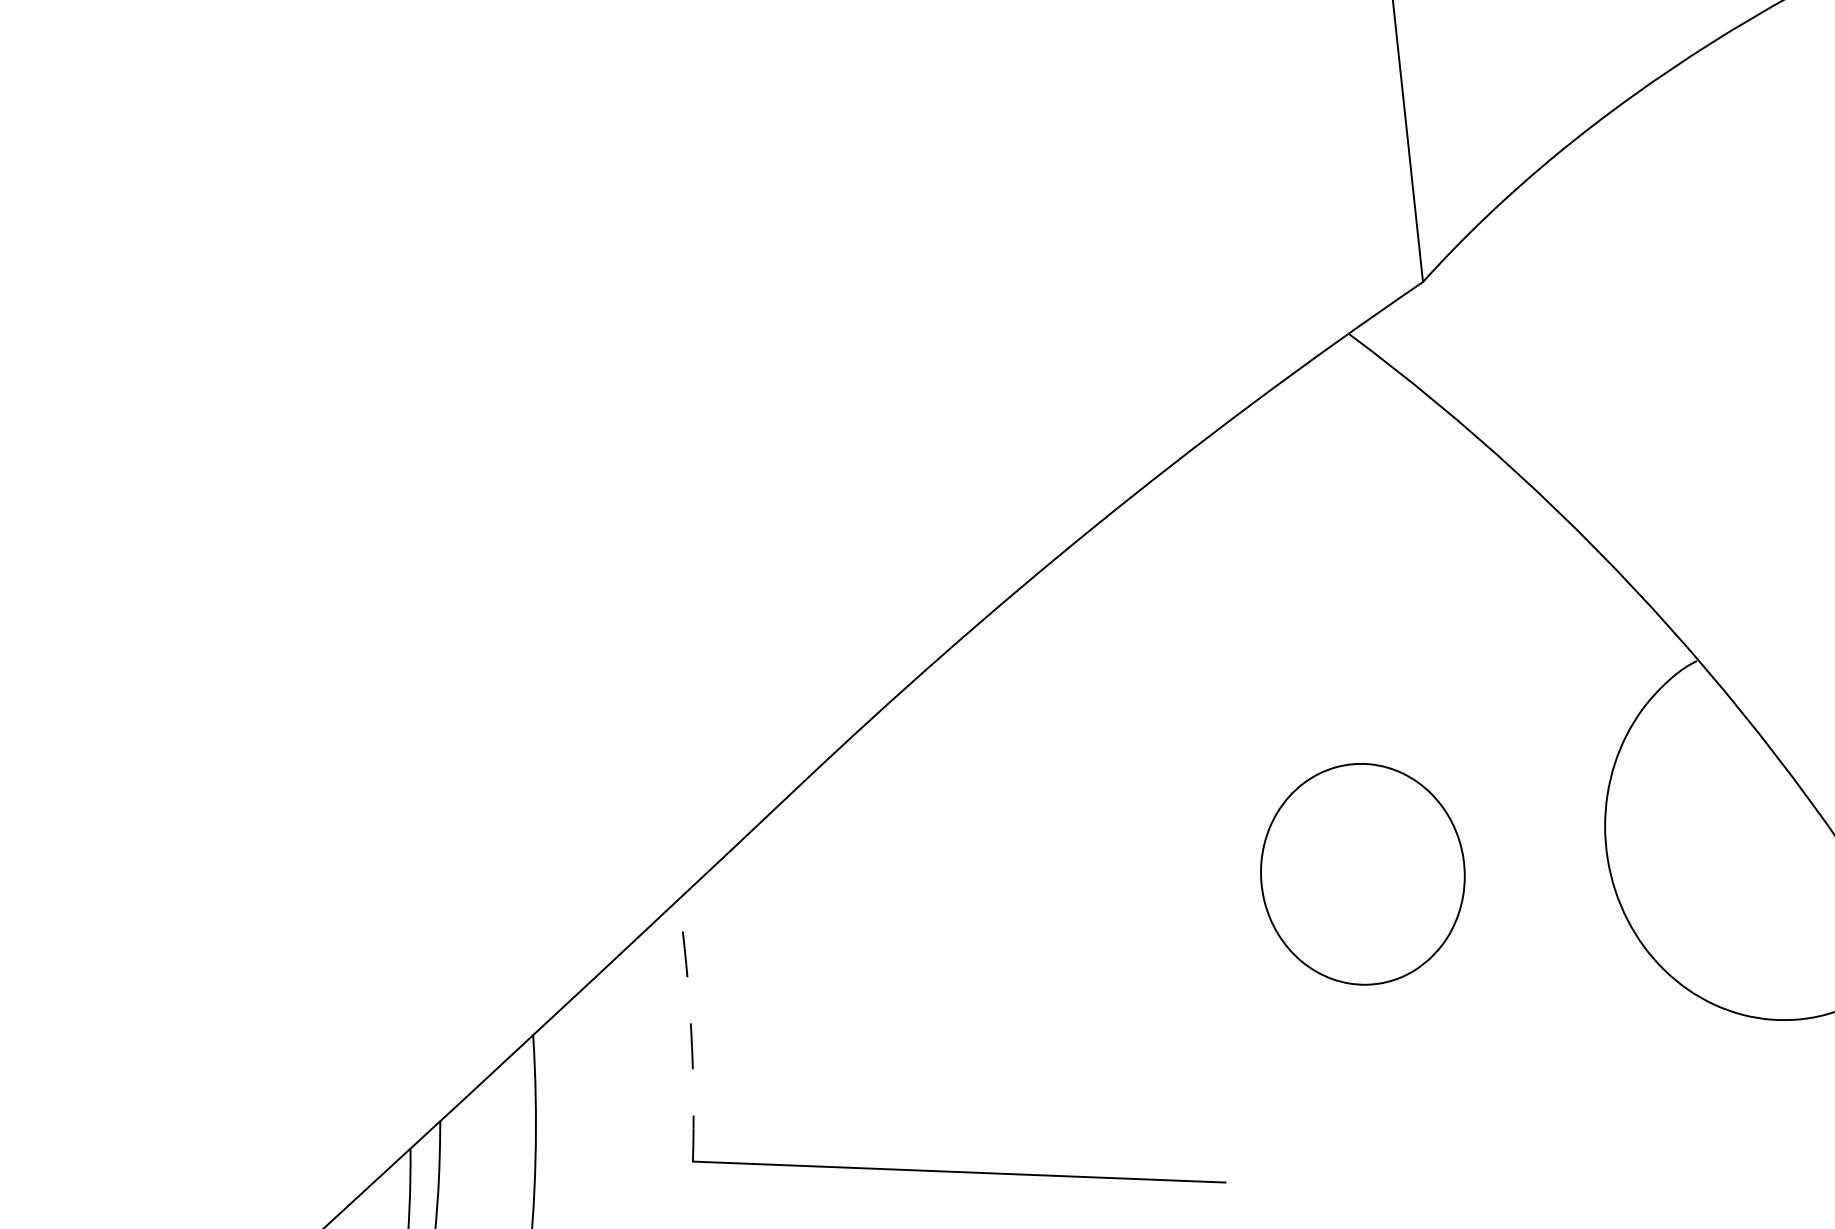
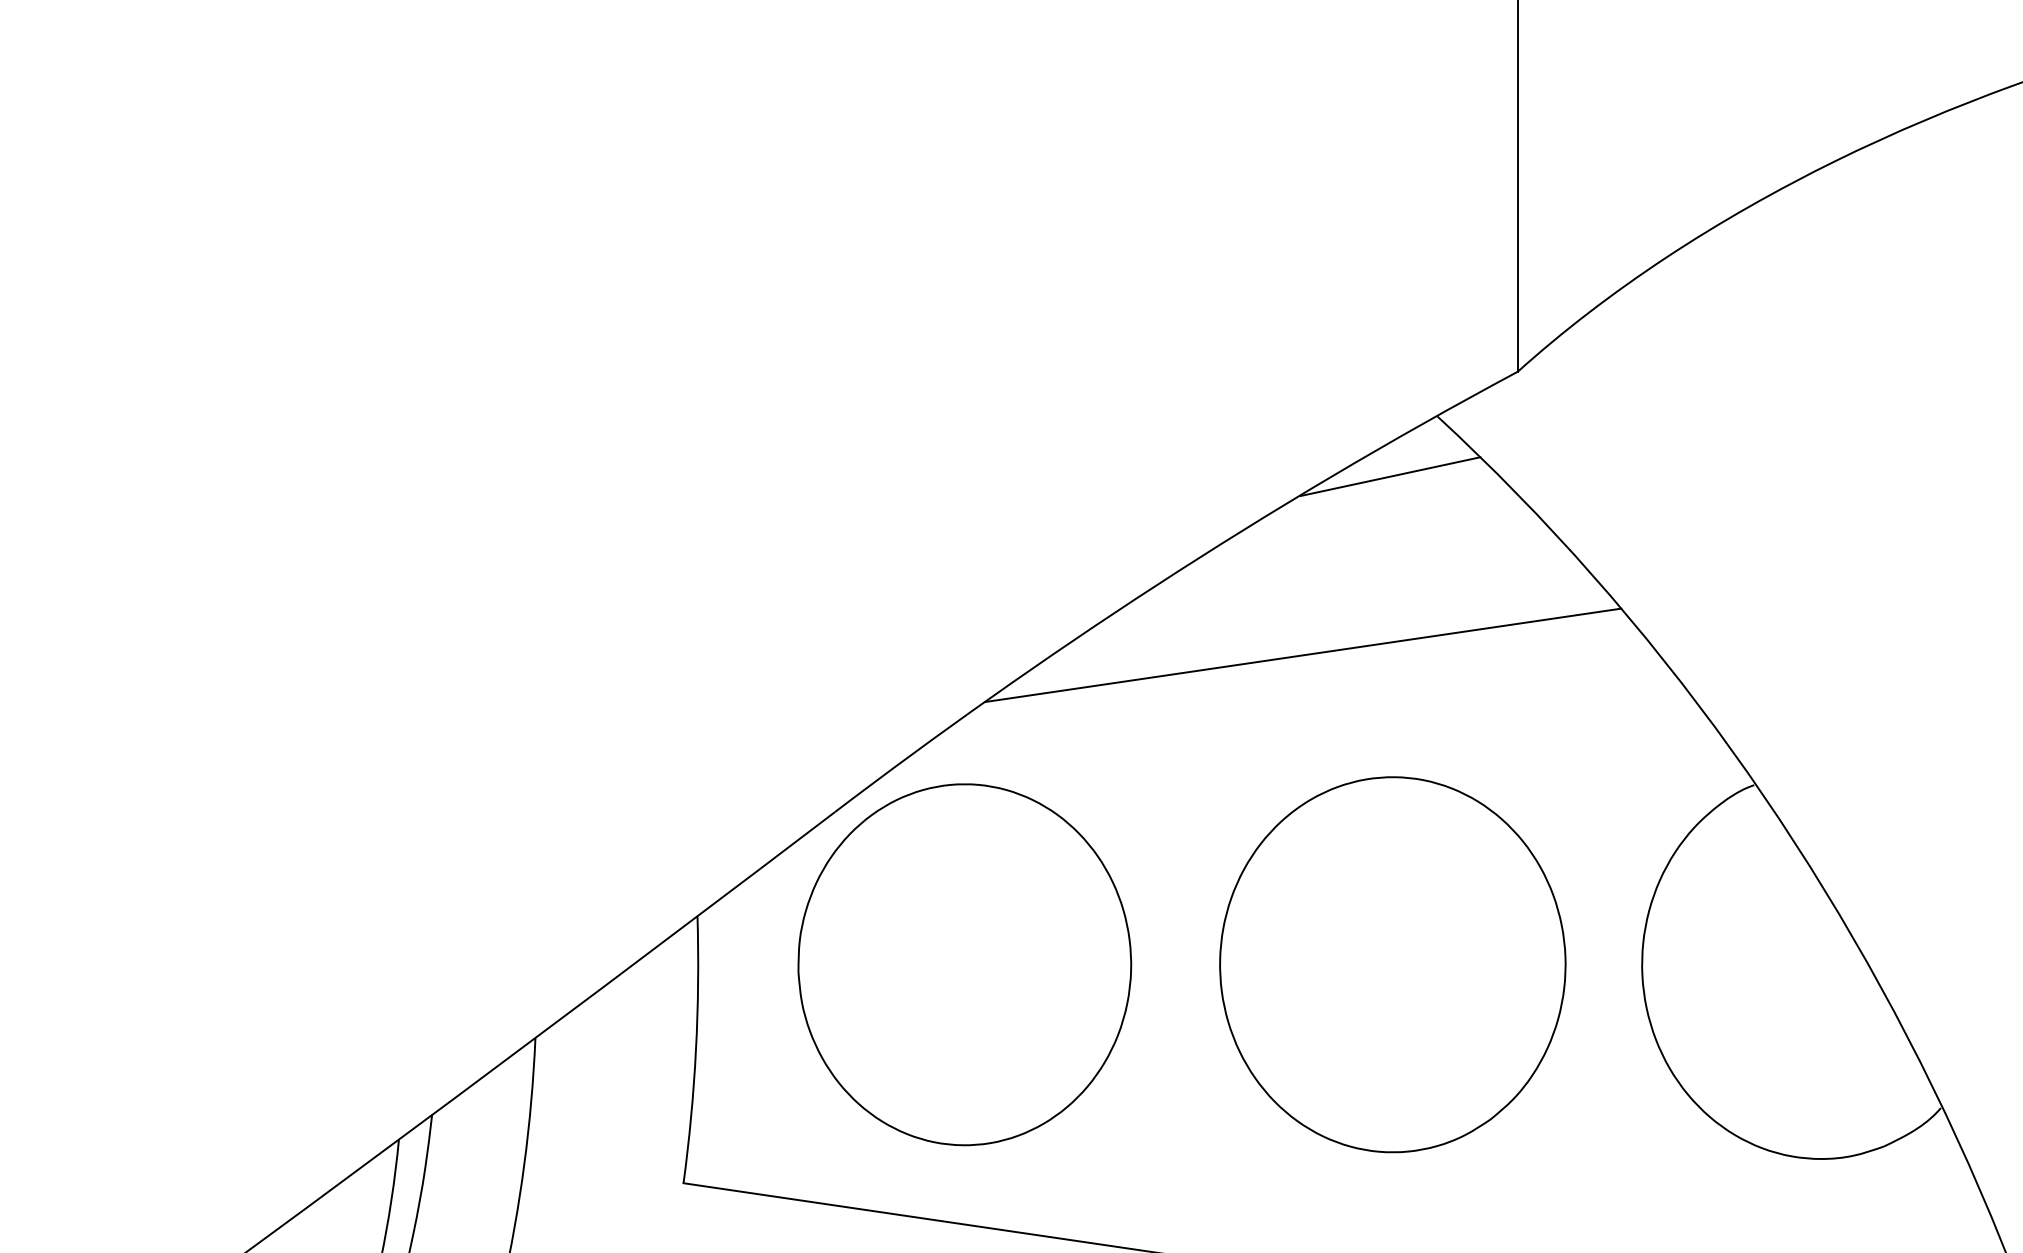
line: (1309, 397) -> (1390, 476), added
line: (1243, 581) -> (1303, 655), added
part: (1362, 874) -> (1392, 964), size x1.67
part: (944, 918) -> (964, 964), added
arc: (691, 1030) -> (696, 1050), dashed -> solid

